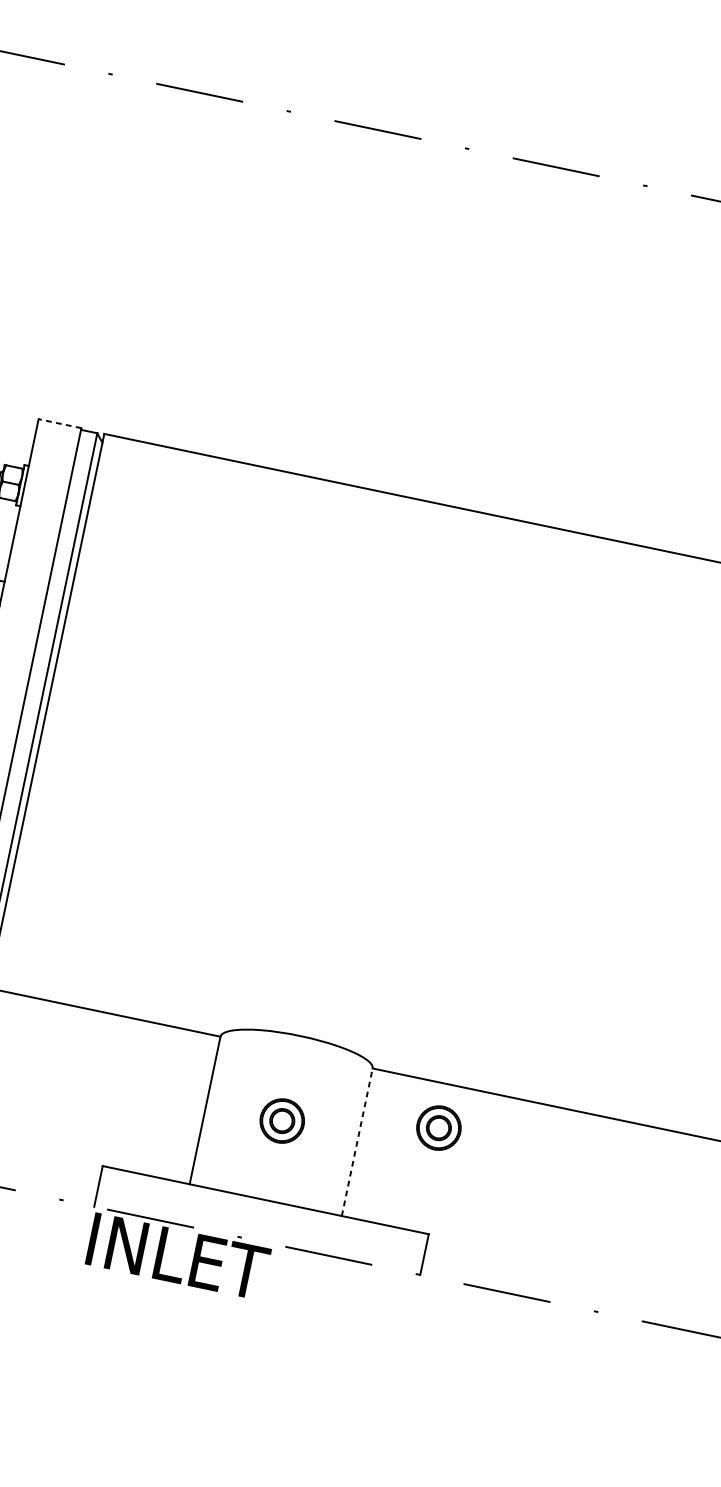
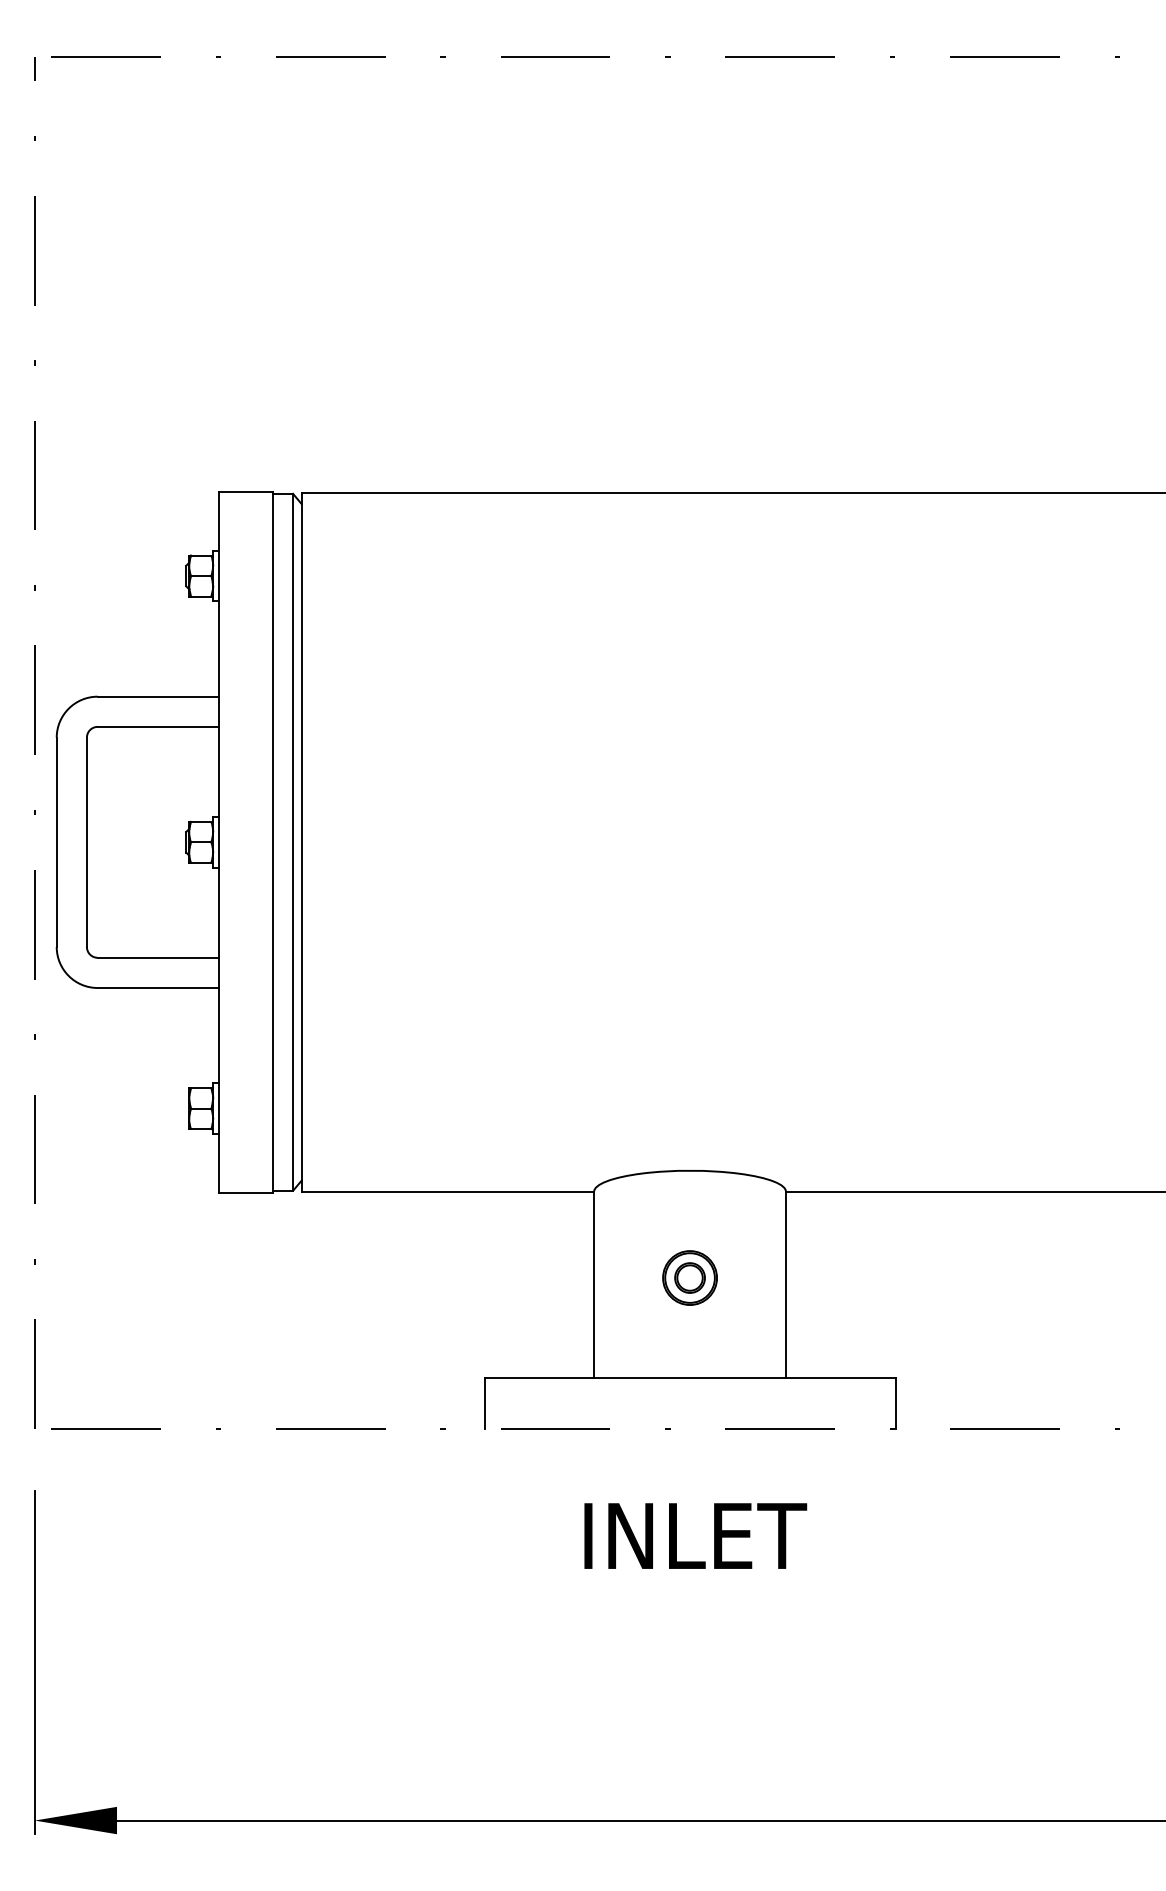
line: (60, 423) -> (245, 491), dashed -> solid
part: (438, 1127) -> (880, 1246), removed
line: (356, 1141) -> (785, 1284), dashed -> solid
text: (178, 1256) -> (695, 1535), moved

